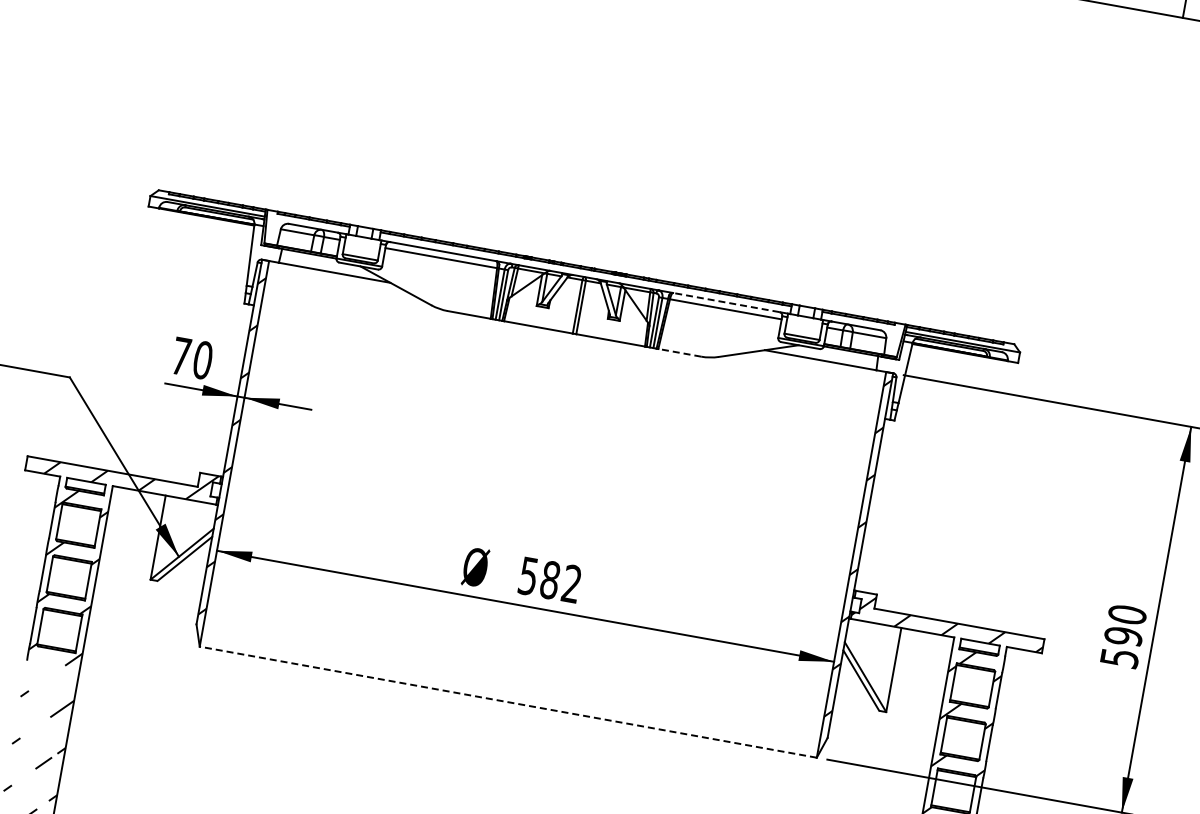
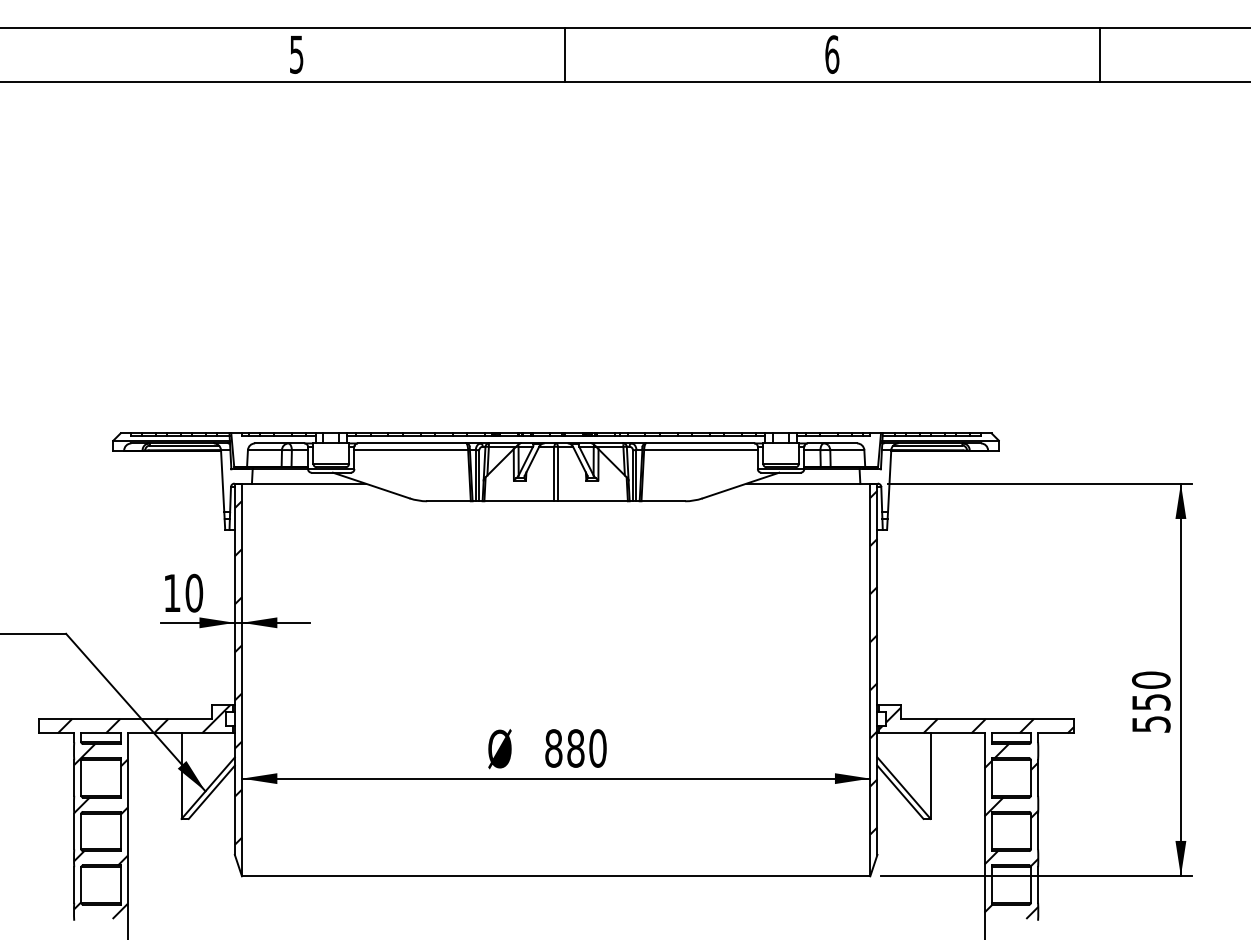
line: (725, 302) -> (699, 443), dashed -> solid
line: (679, 353) -> (663, 501), dashed -> solid
text: (181, 355) -> (172, 592), 70 -> 10
text: (549, 580) -> (575, 748), 582 -> 880
text: (1123, 636) -> (1151, 702), 590 -> 550
line: (507, 702) -> (555, 876), dashed -> solid

